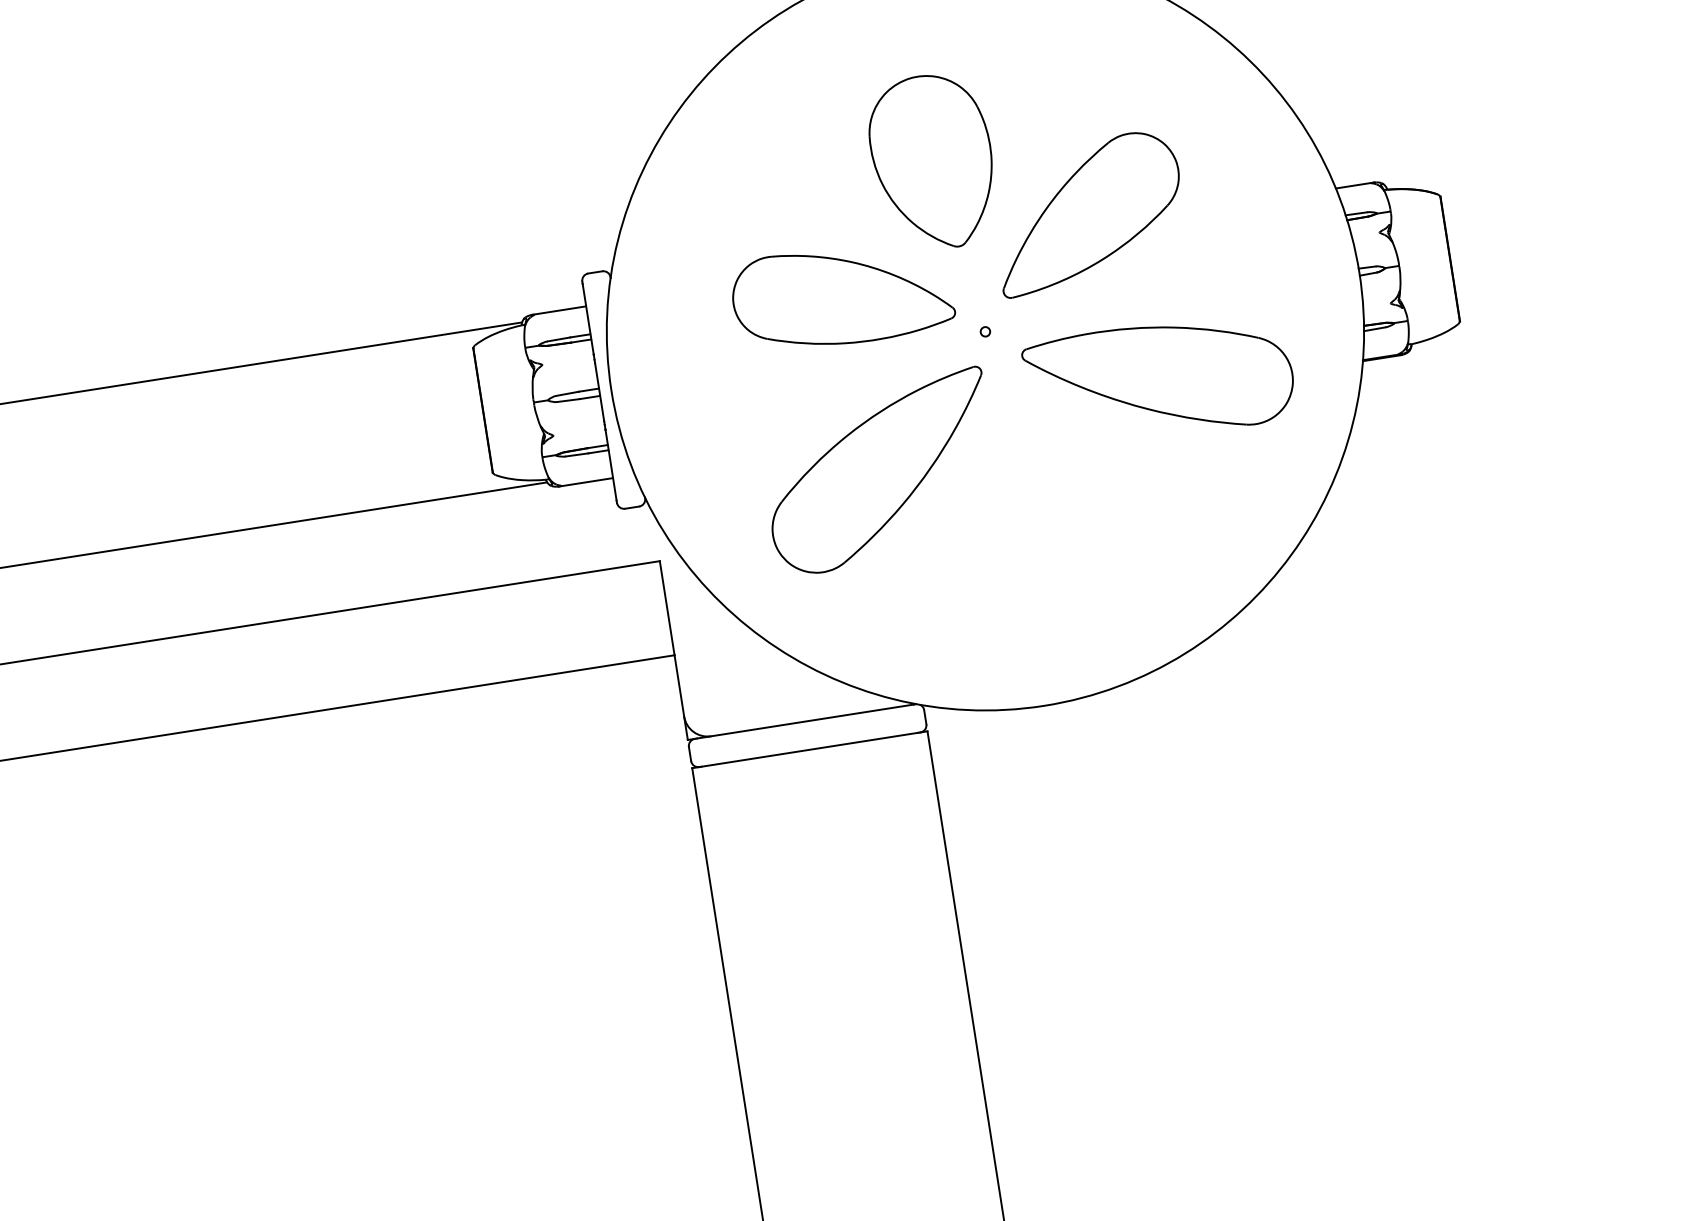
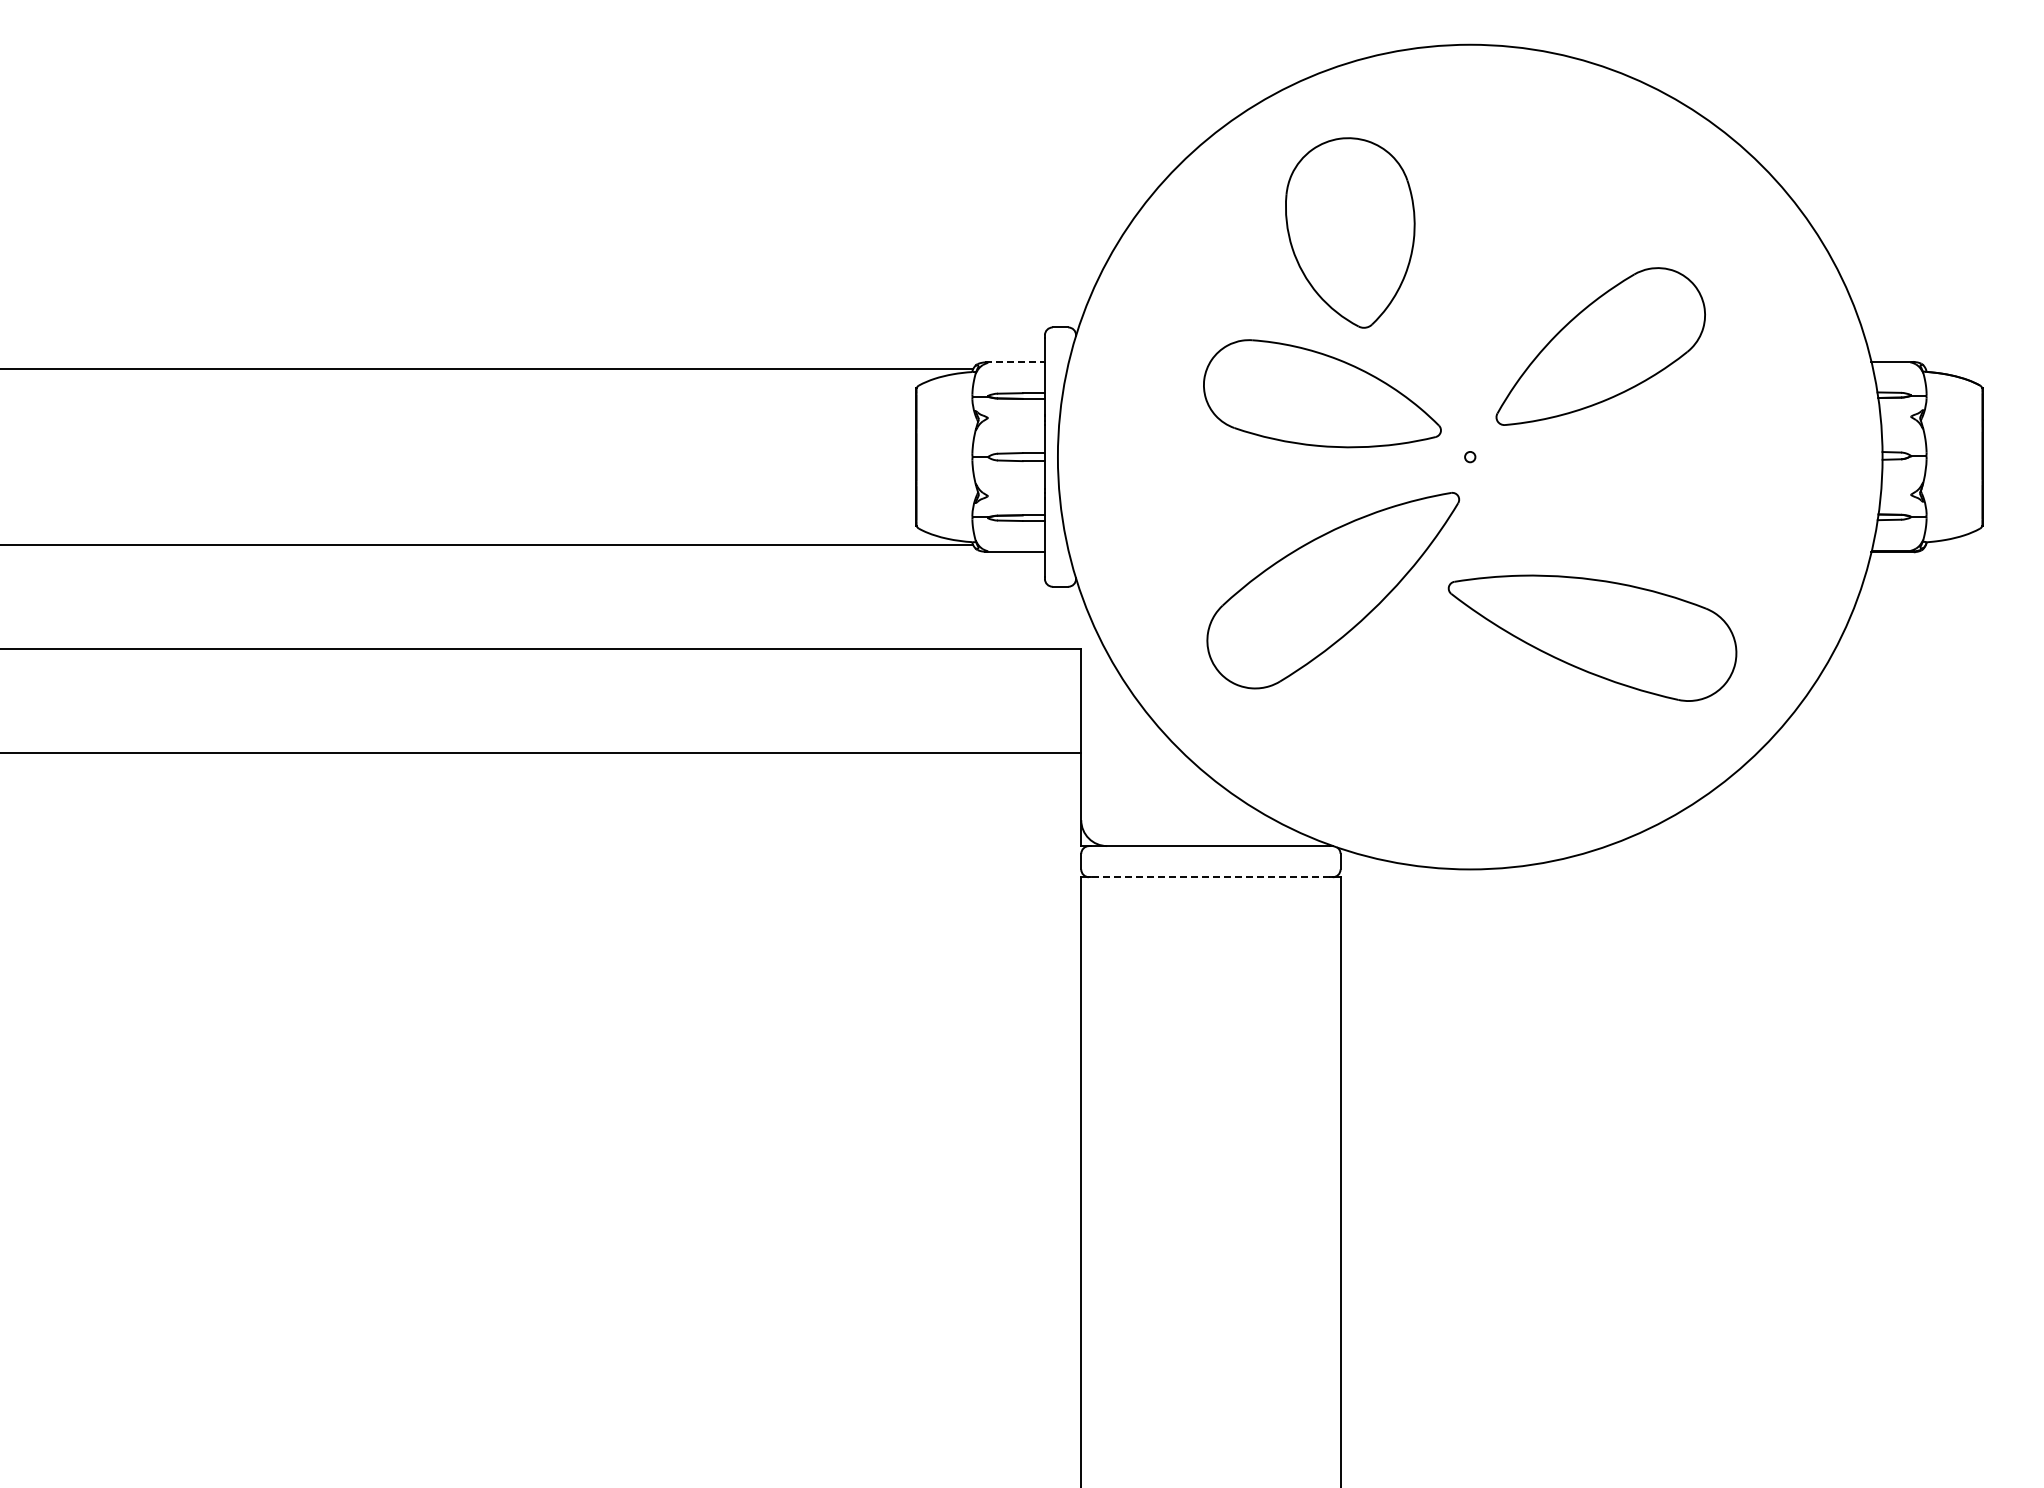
part: (933, 161) -> (1350, 232), moved
line: (558, 310) -> (1014, 362), solid -> dashed
part: (1159, 380) -> (1592, 637), moved
line: (809, 750) -> (1210, 877), solid -> dashed

